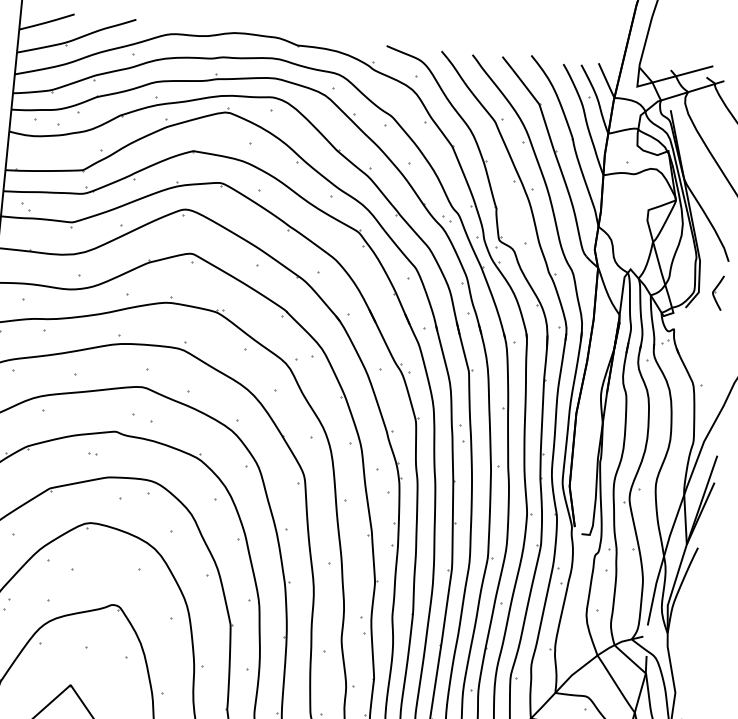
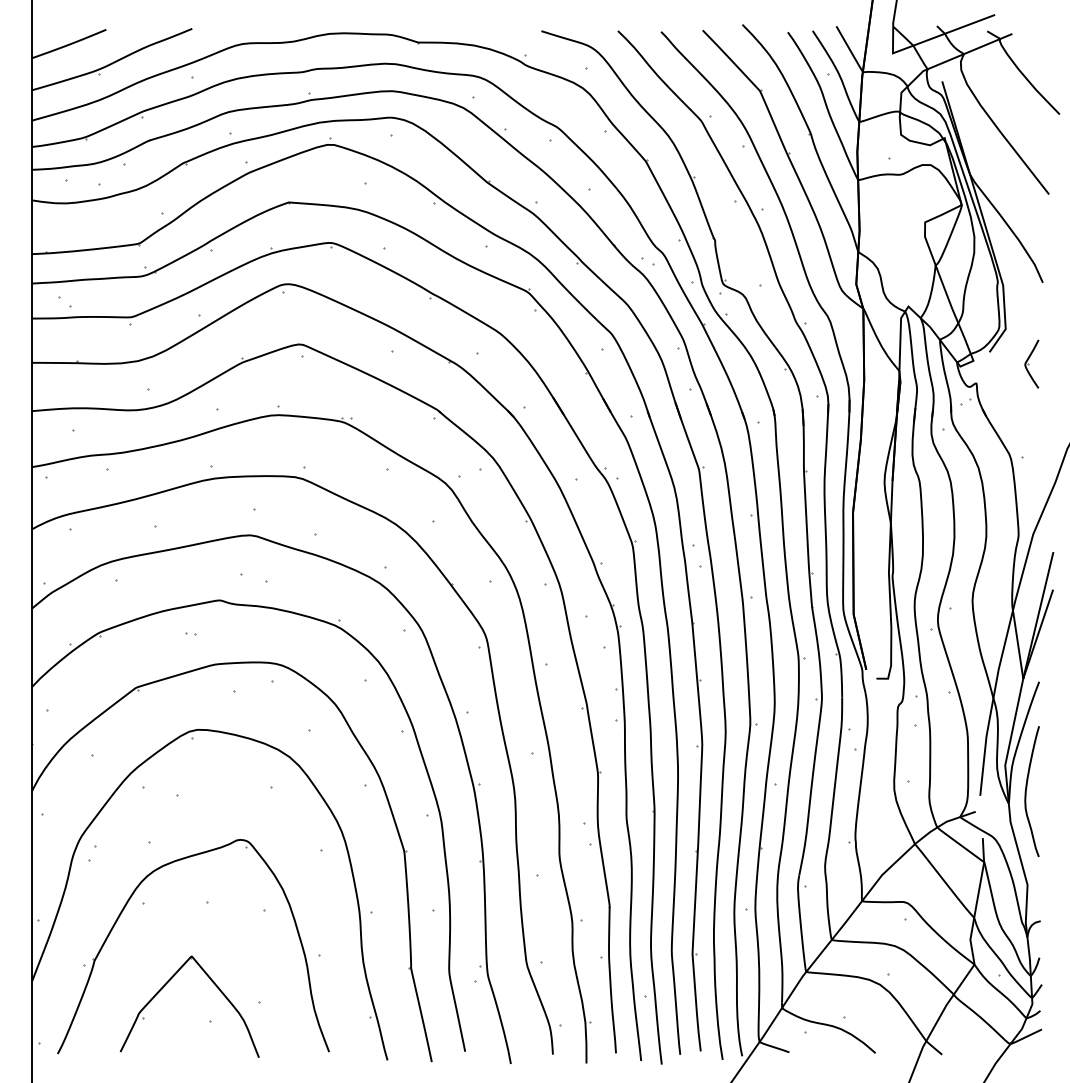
part: (717, 292) -> (1031, 363), moved
curve: (682, 623) -> (1027, 788), added

